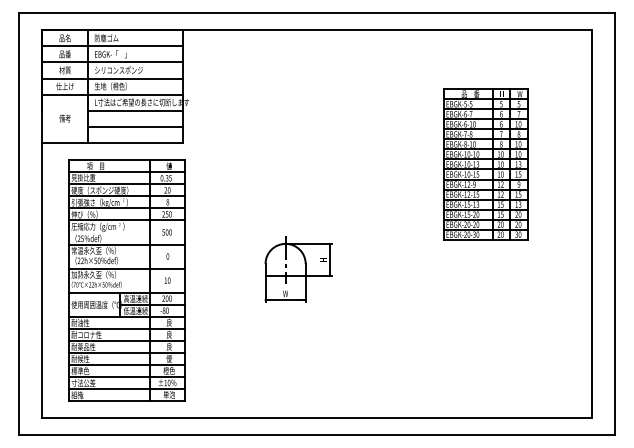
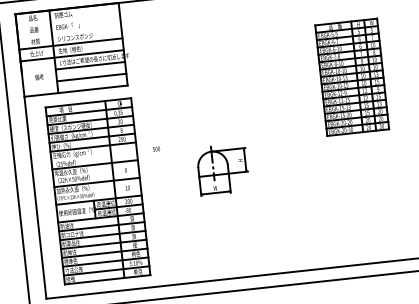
line: (112, 46) -> (68, 20), removed
line: (112, 62) -> (69, 32), removed
text: (166, 232) -> (156, 149), moved

